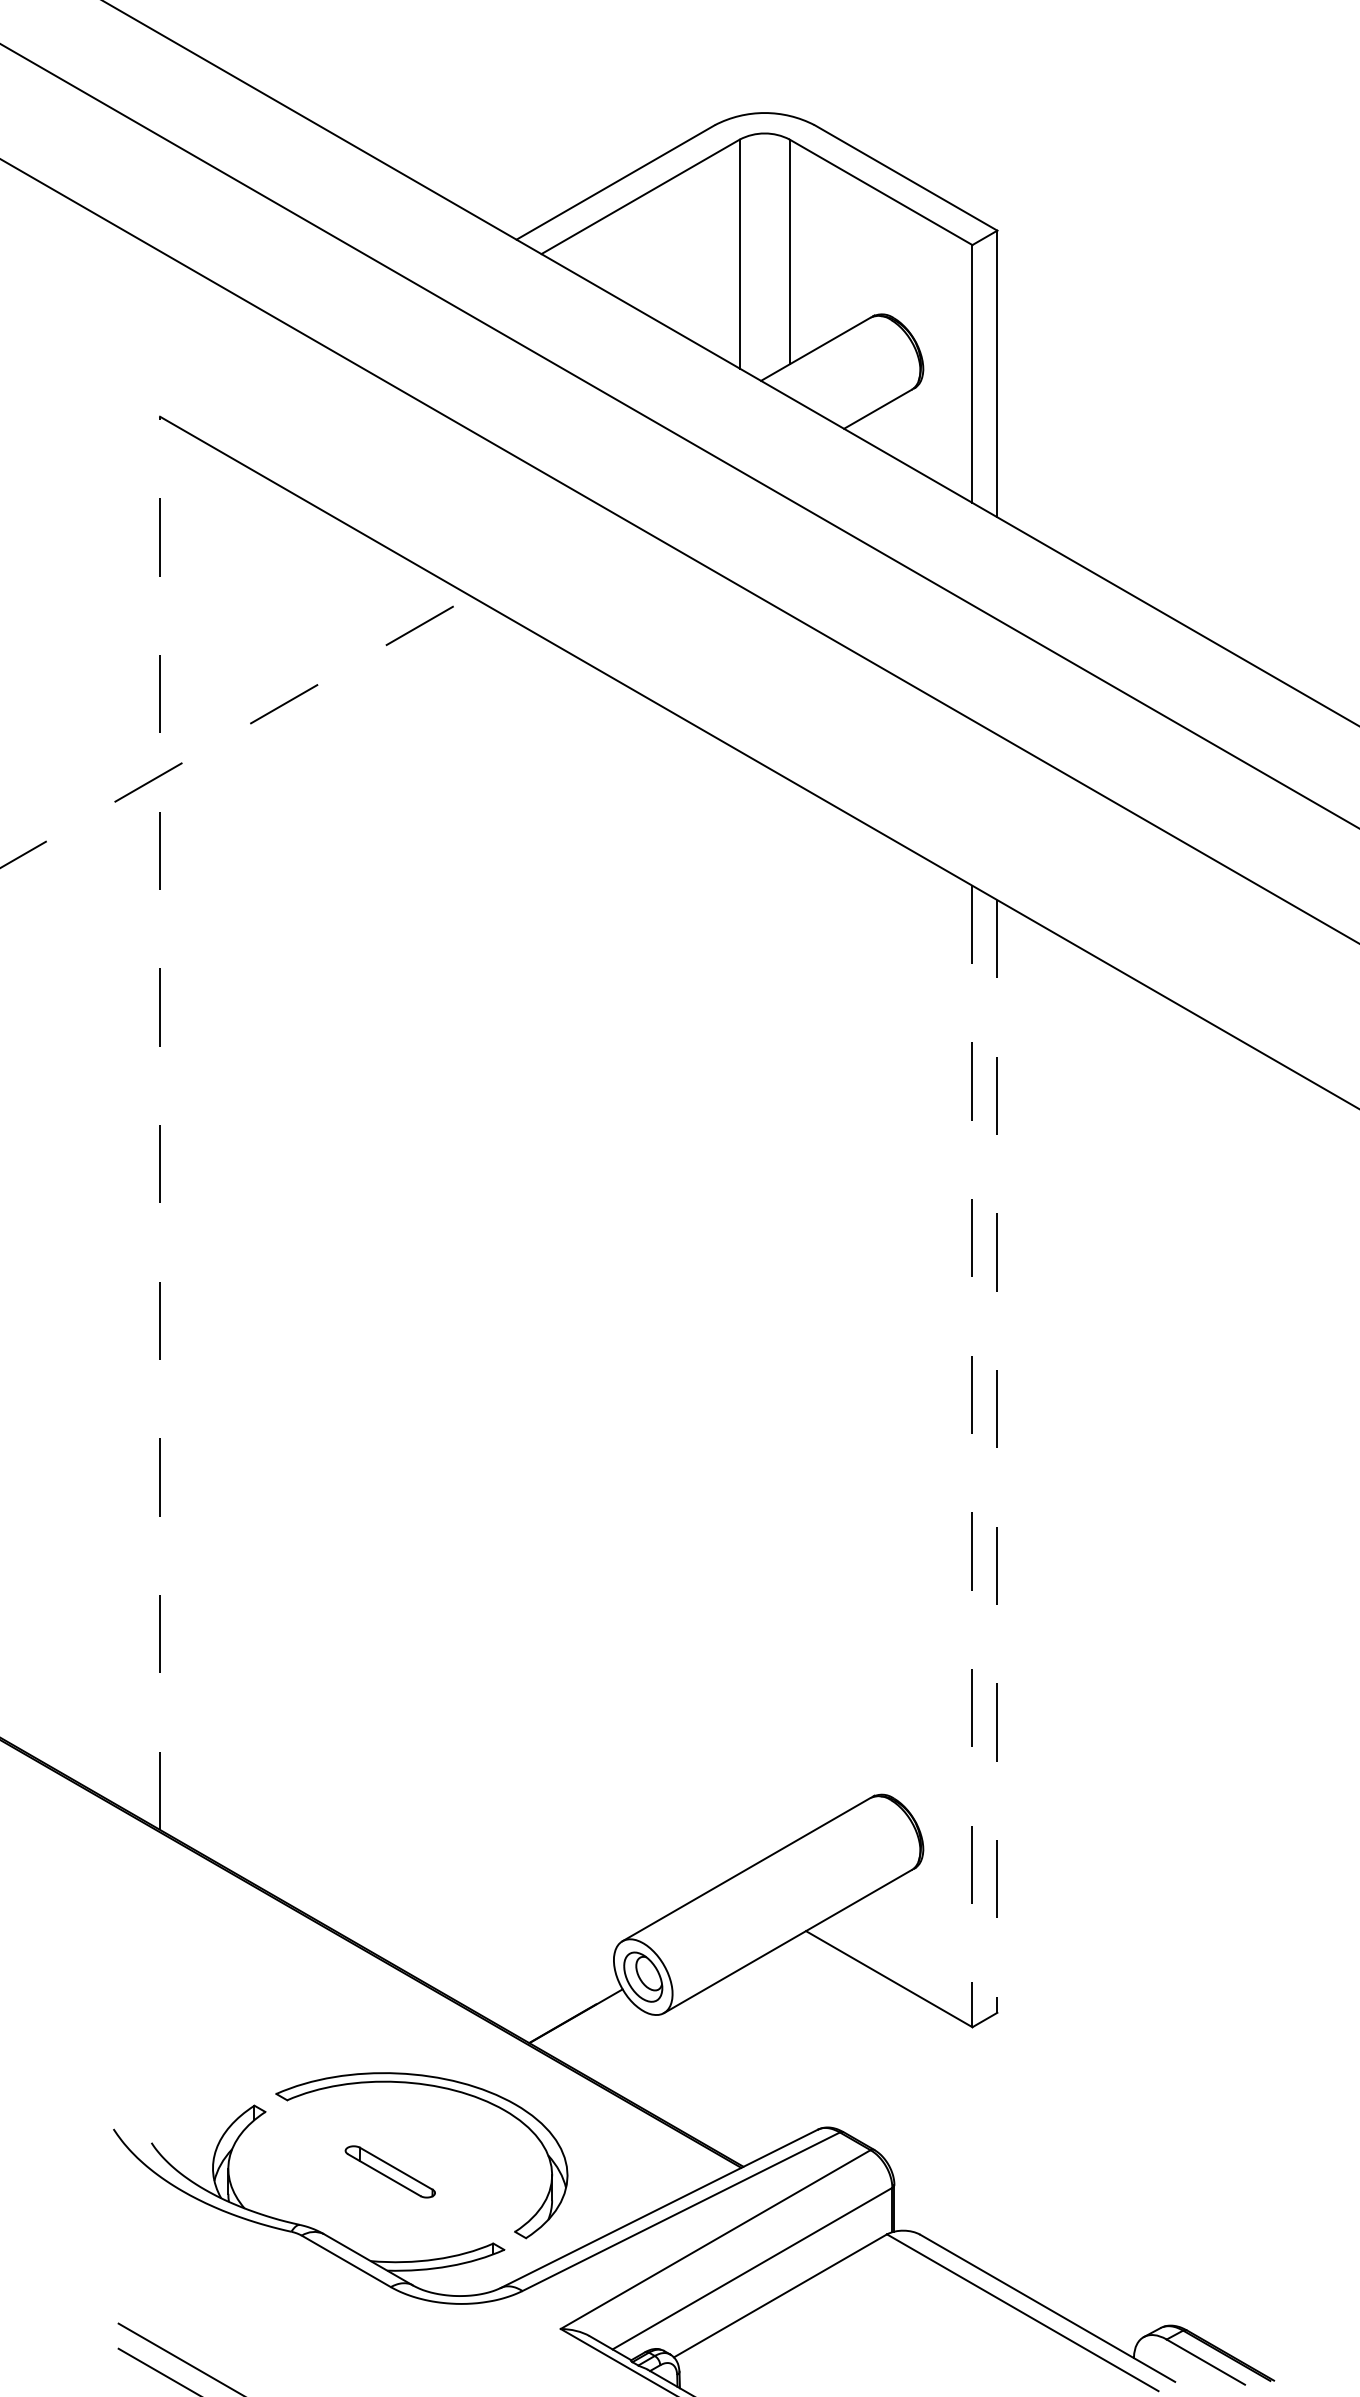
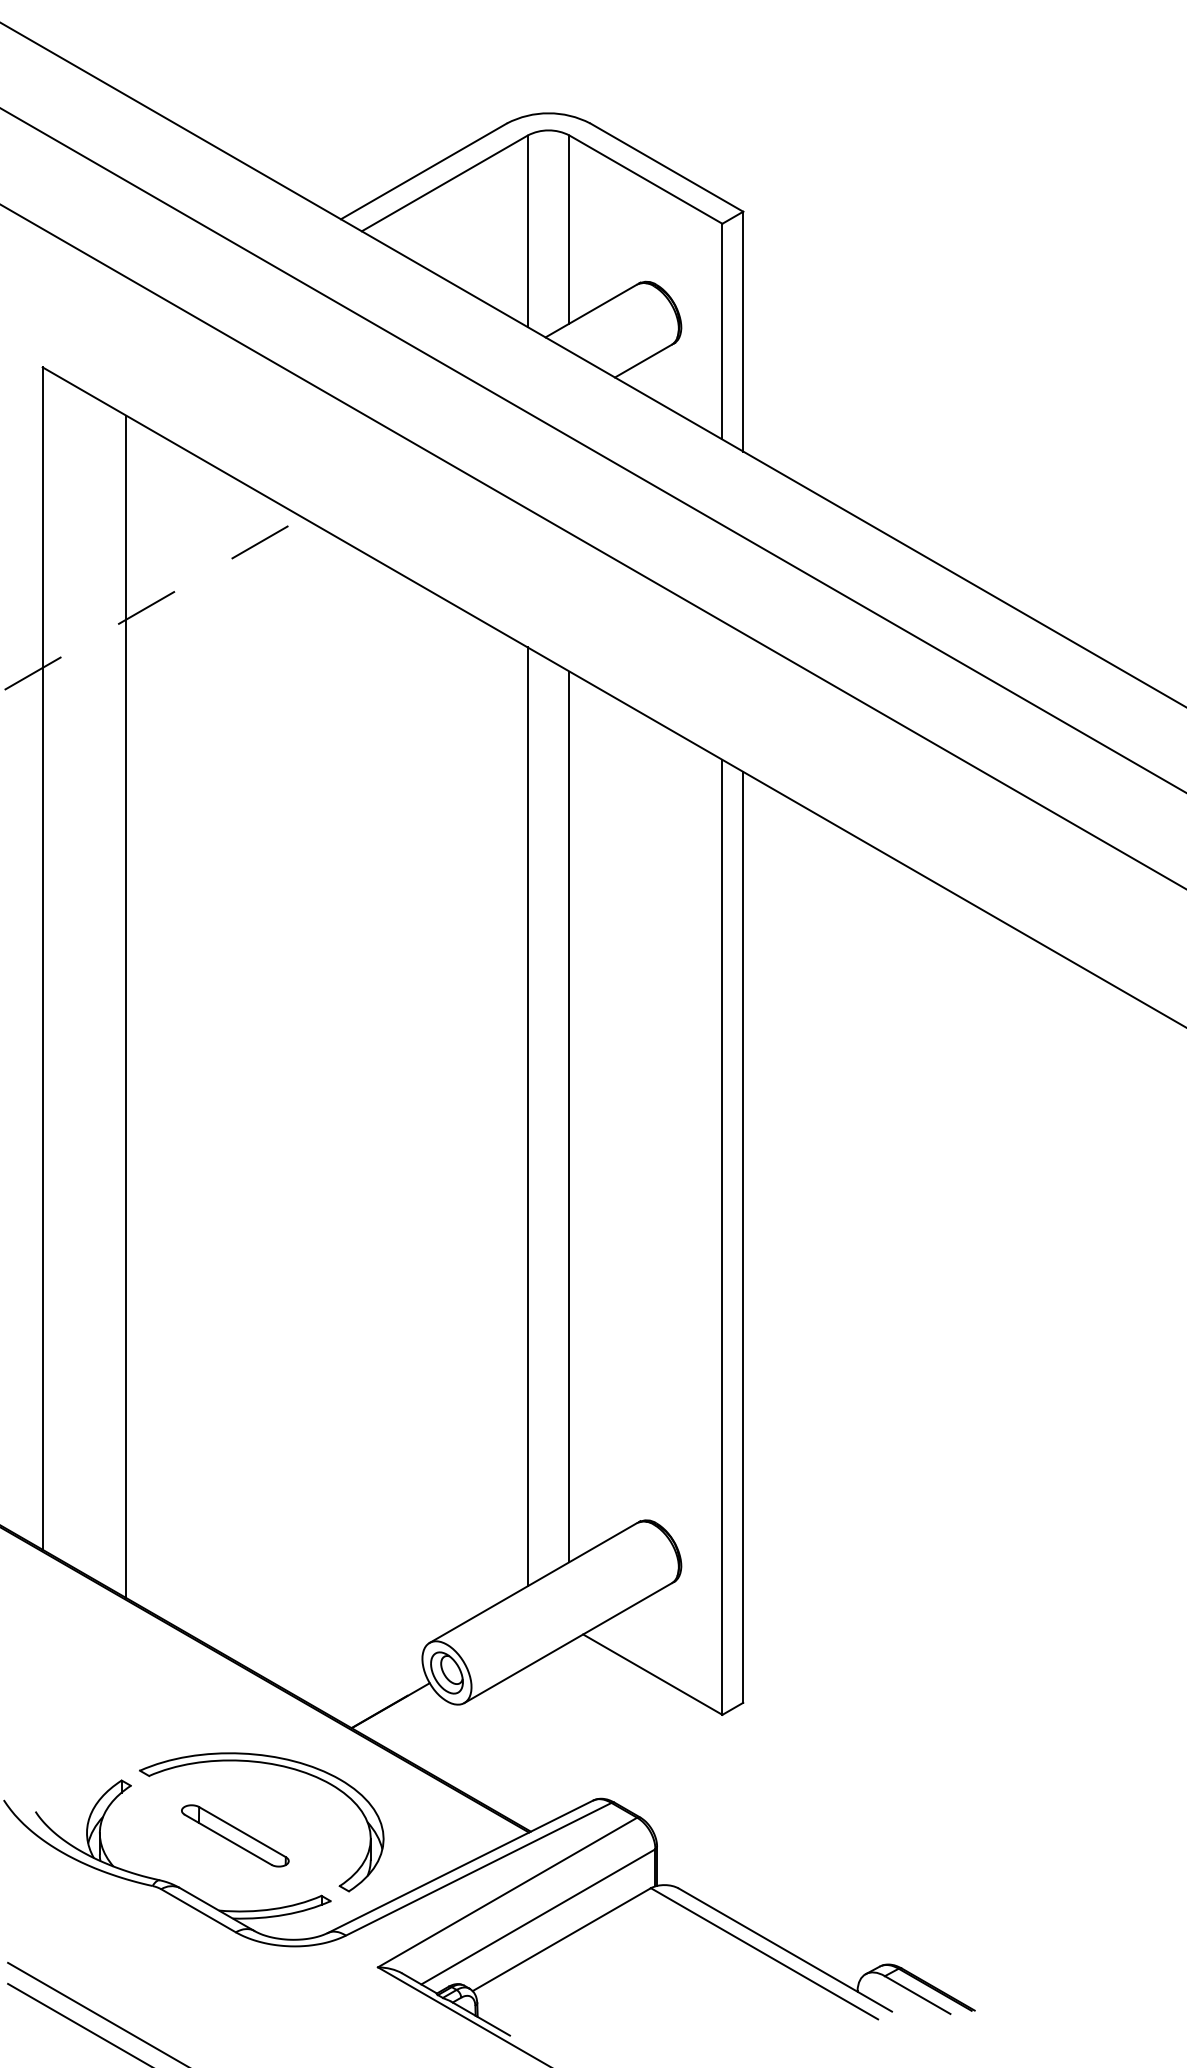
line: (159, 1123) -> (42, 958), dashed -> solid
line: (260, 1180) -> (126, 1006), added
line: (739, 1312) -> (527, 1116), added
line: (789, 1312) -> (569, 1116), added
line: (972, 1456) -> (722, 1237), dashed -> solid
line: (997, 1456) -> (743, 1237), dashed -> solid
part: (390, 2171) -> (235, 1835), size x1.43

